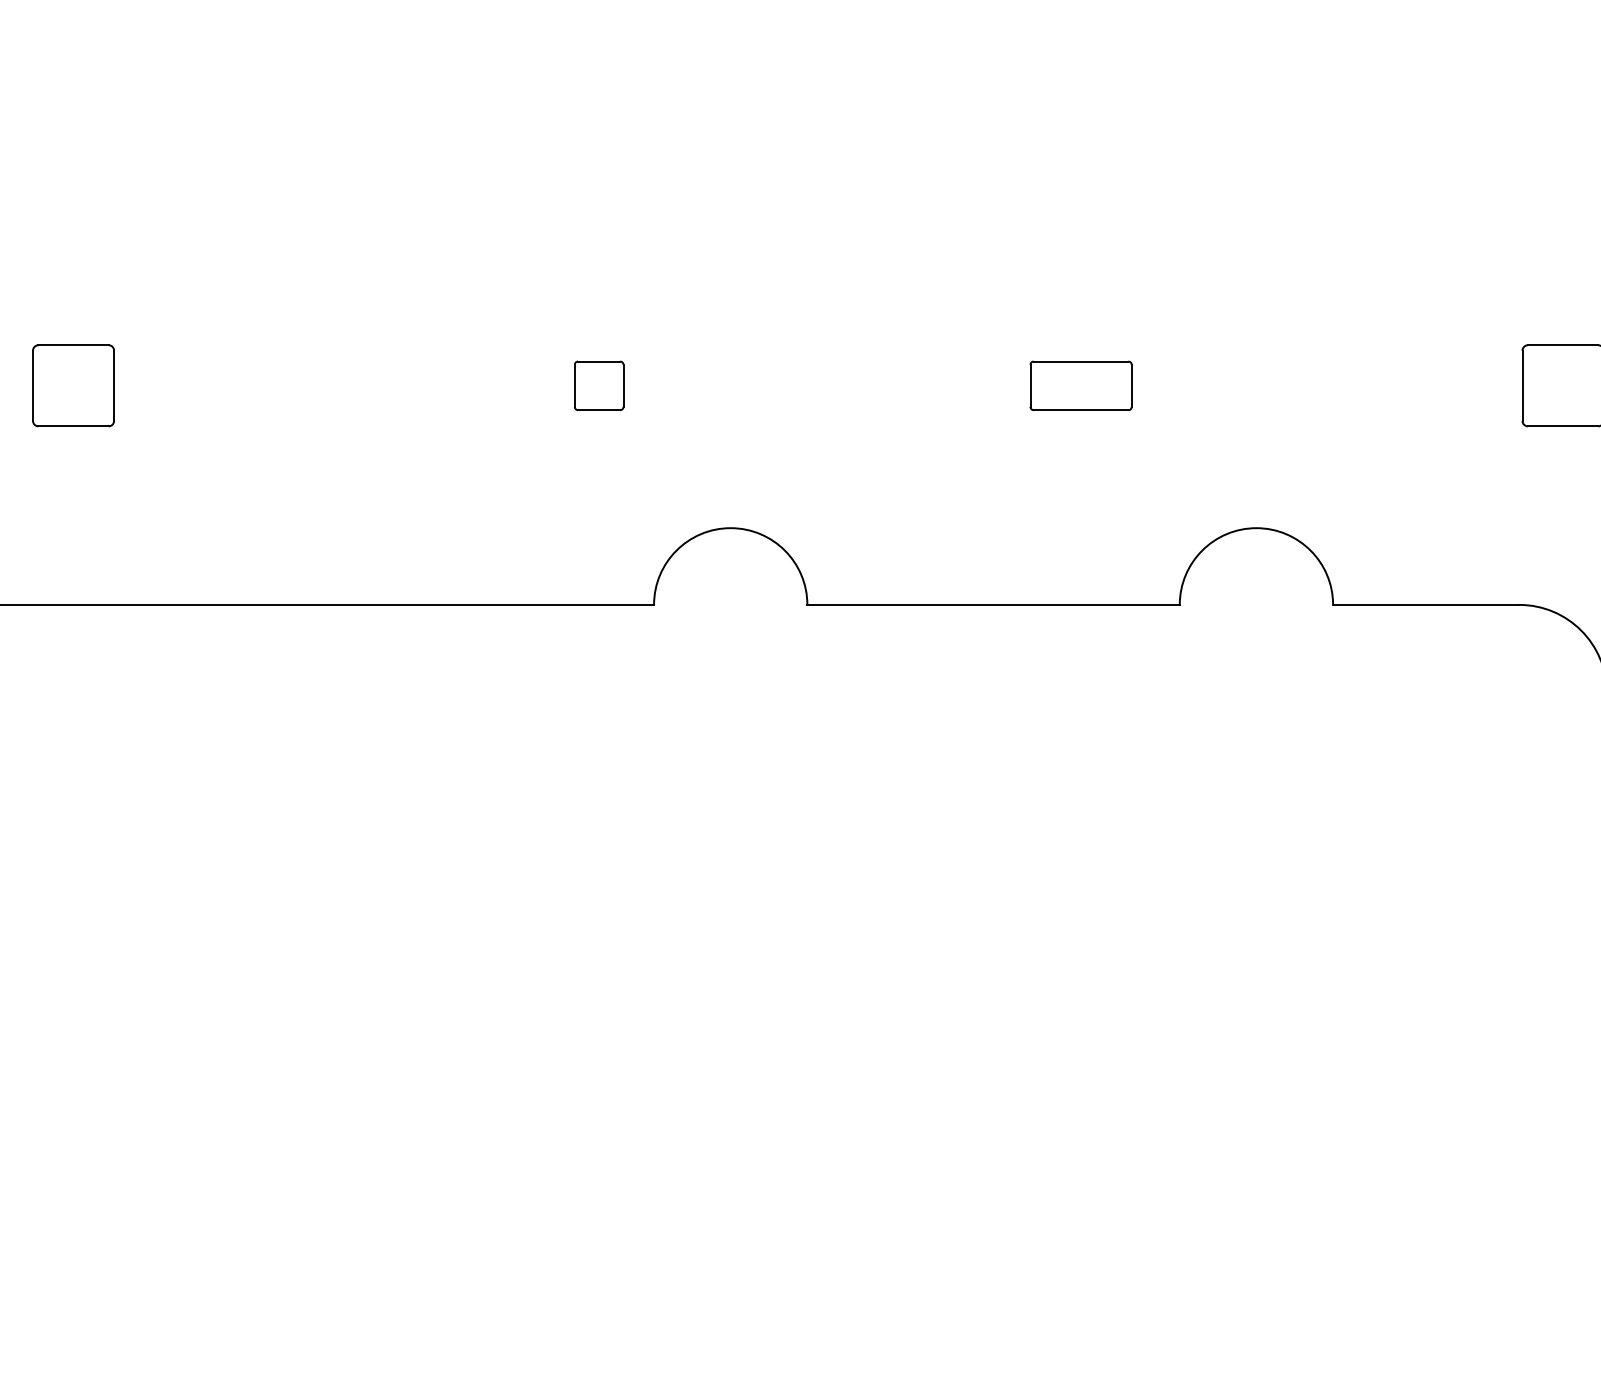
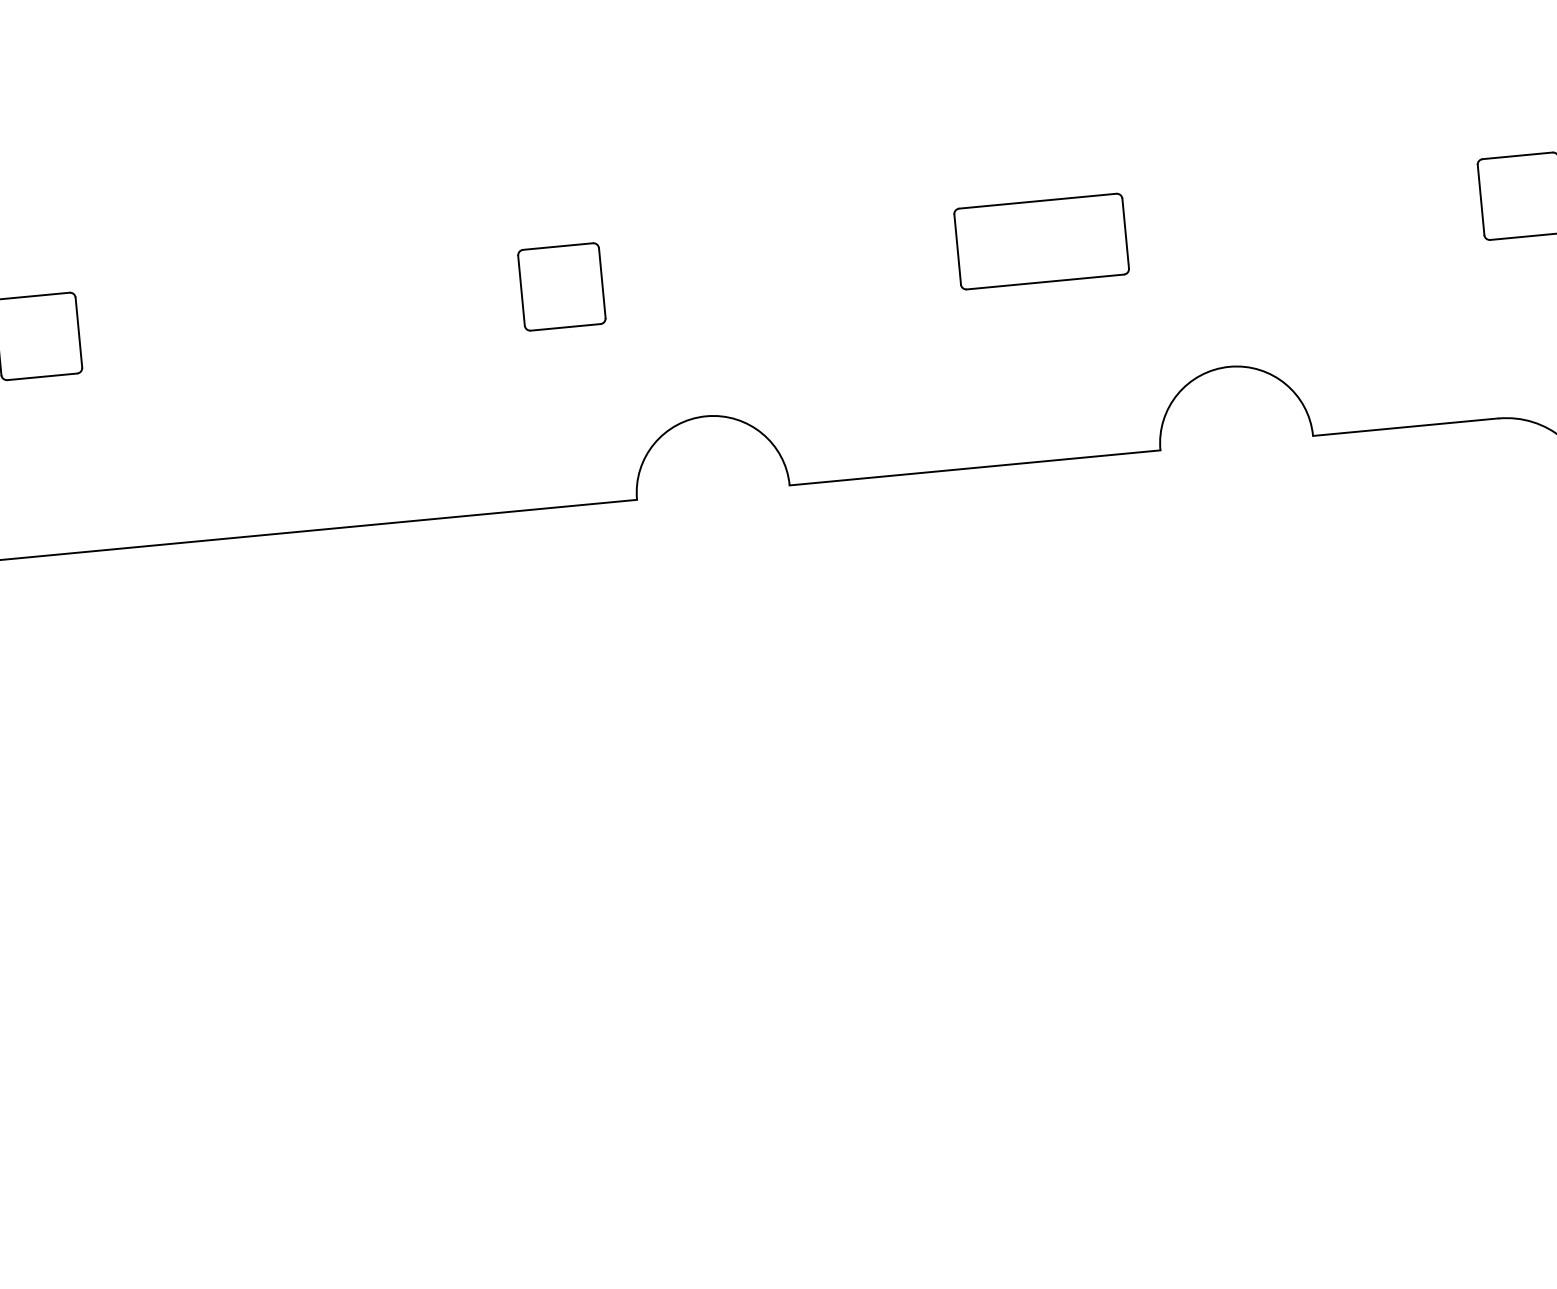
part: (598, 385) -> (561, 286), size x1.67
part: (1080, 385) -> (1040, 241), size x1.67

